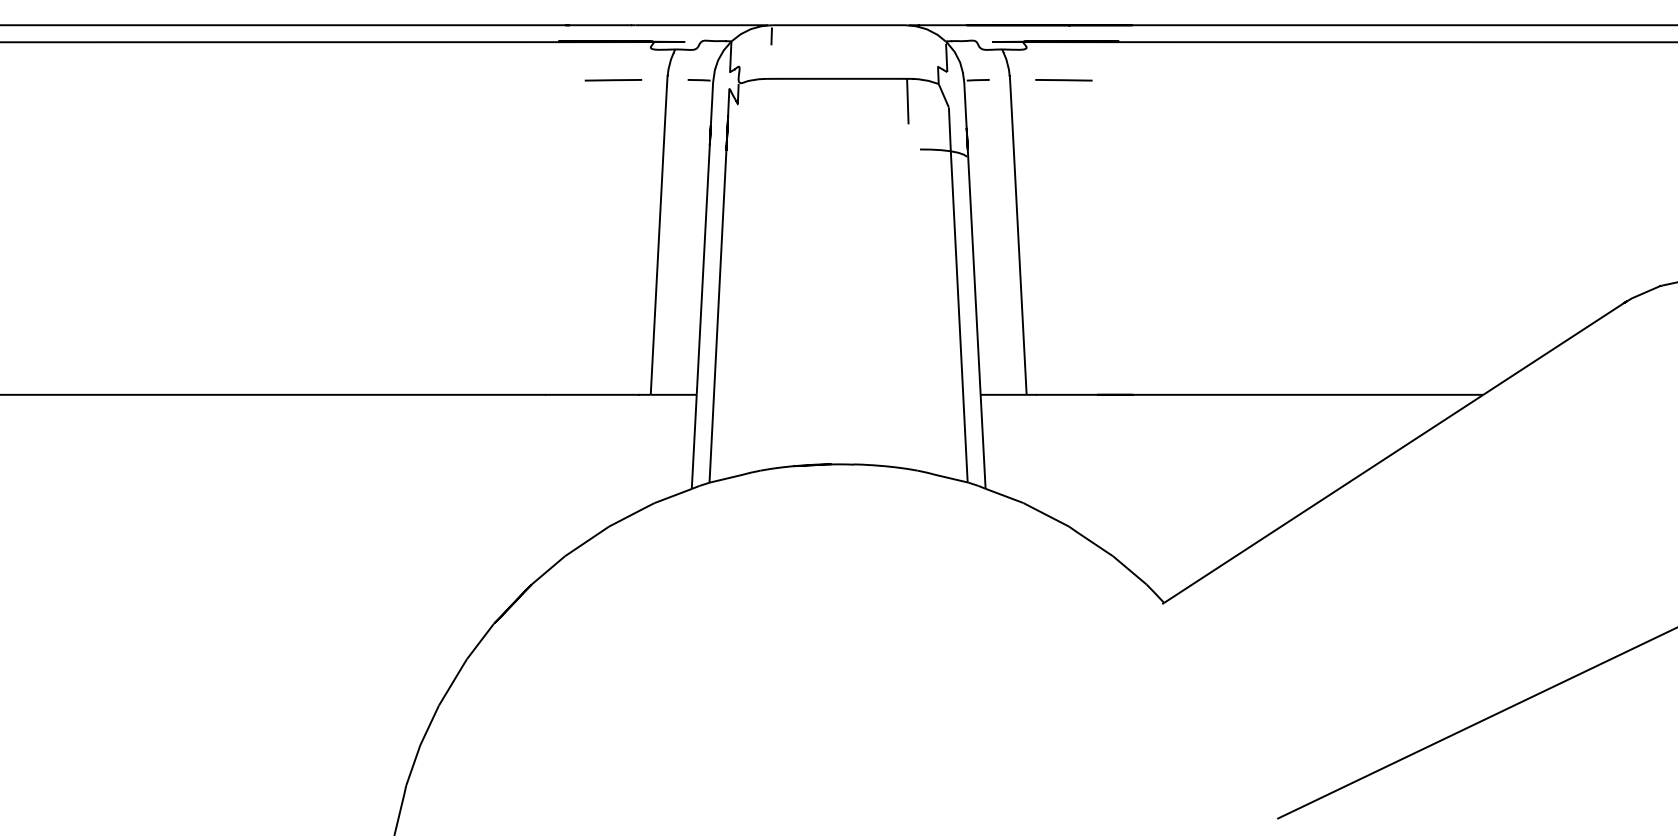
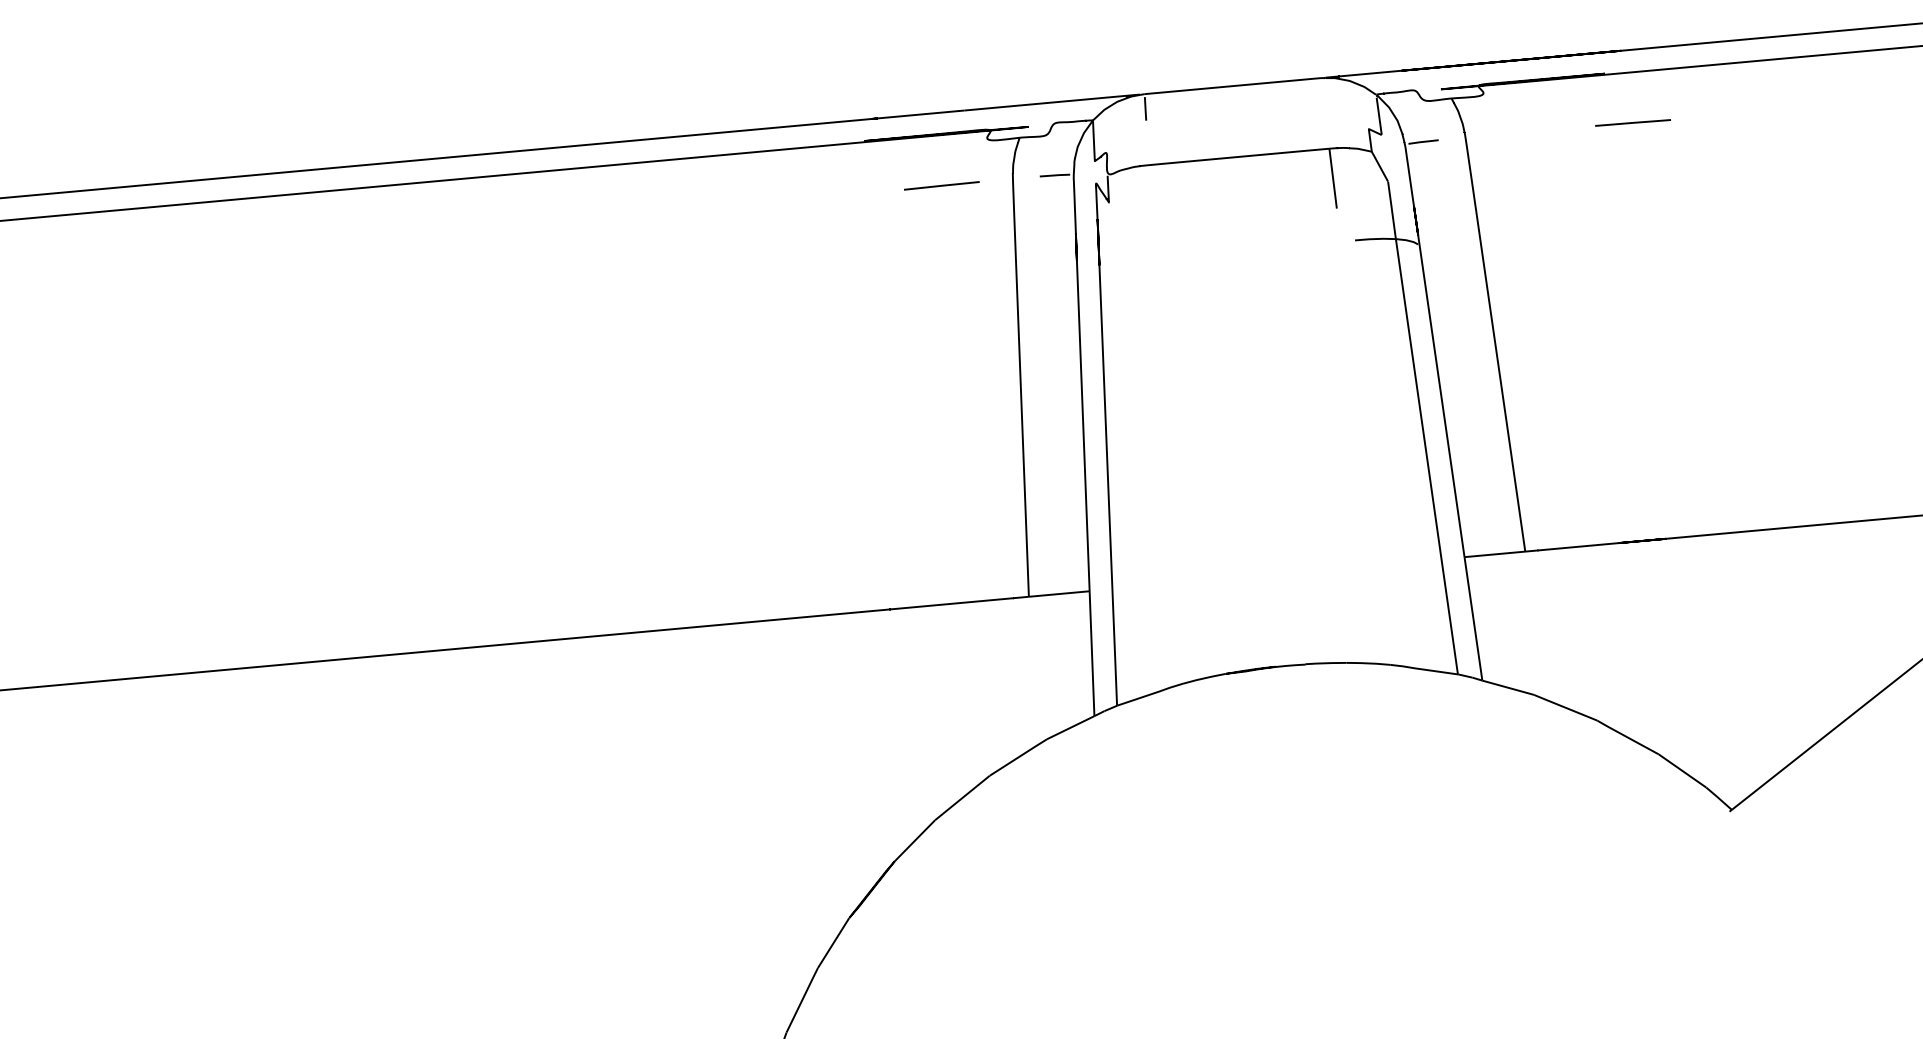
line: (1063, 80) -> (1632, 123), moved

